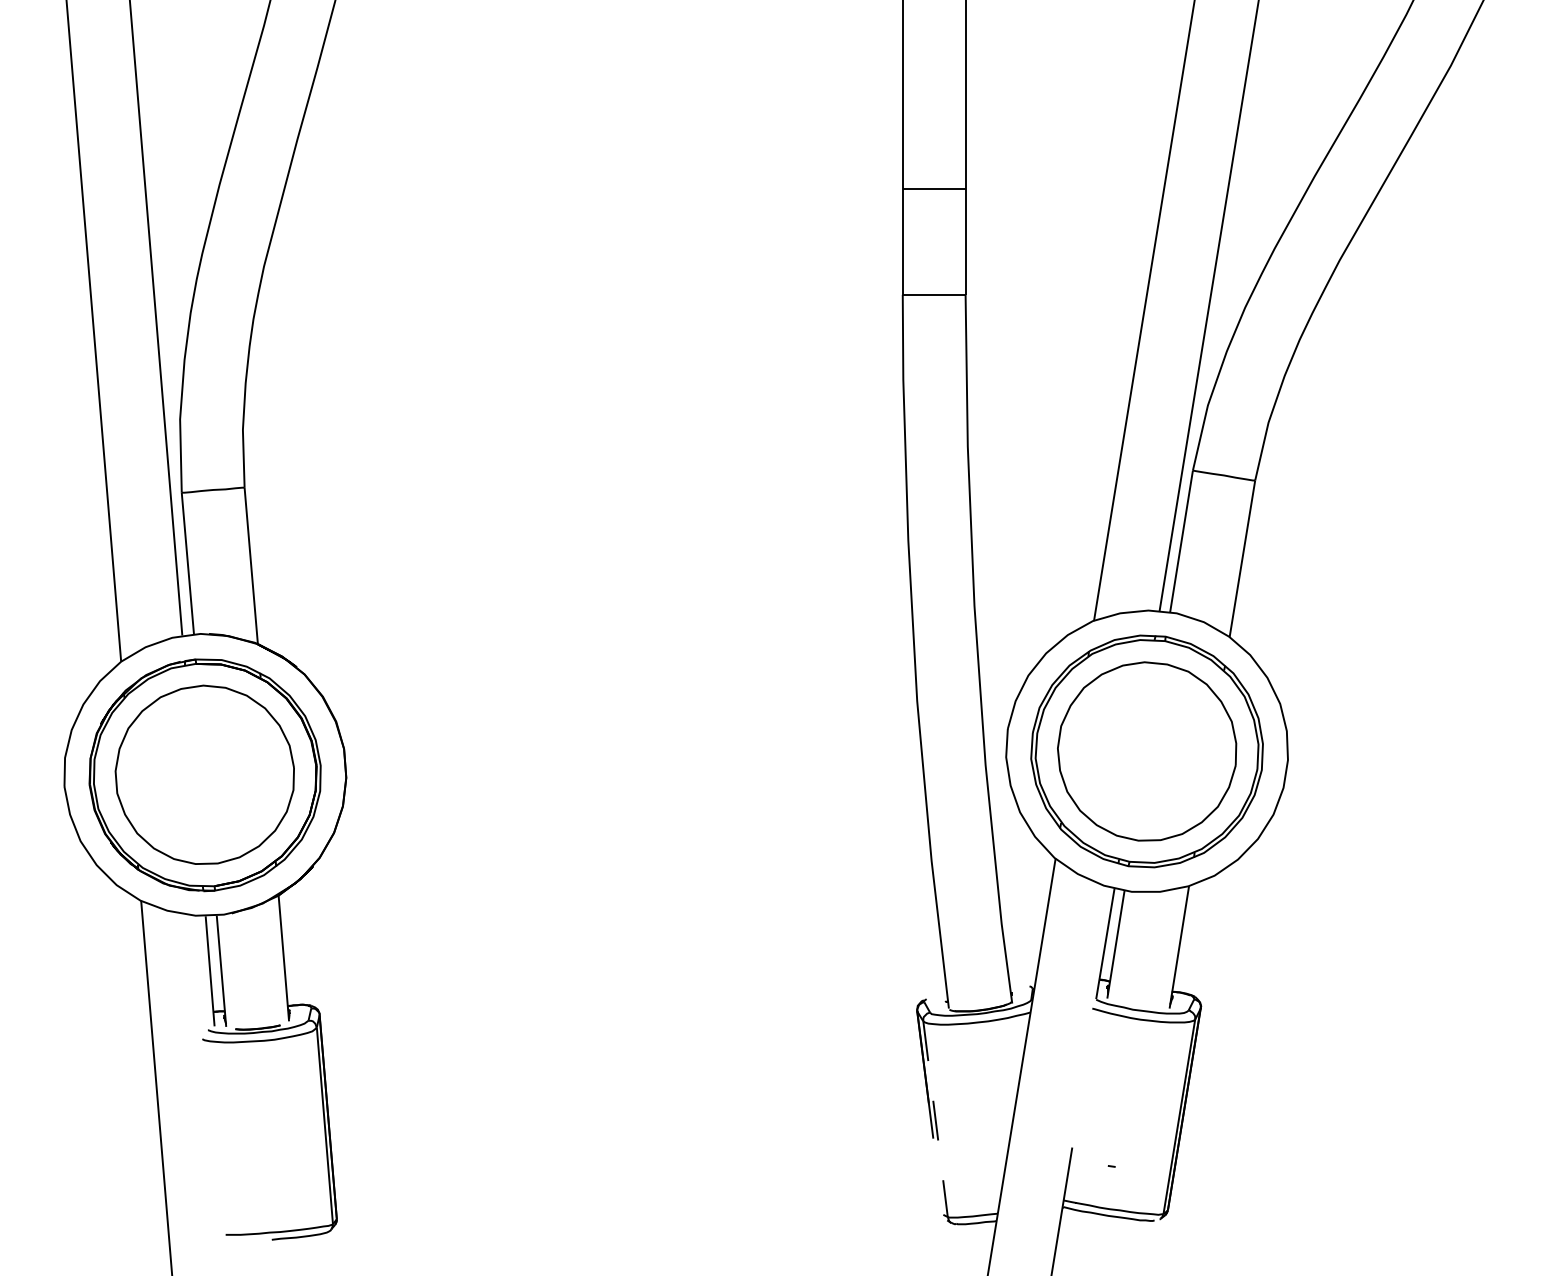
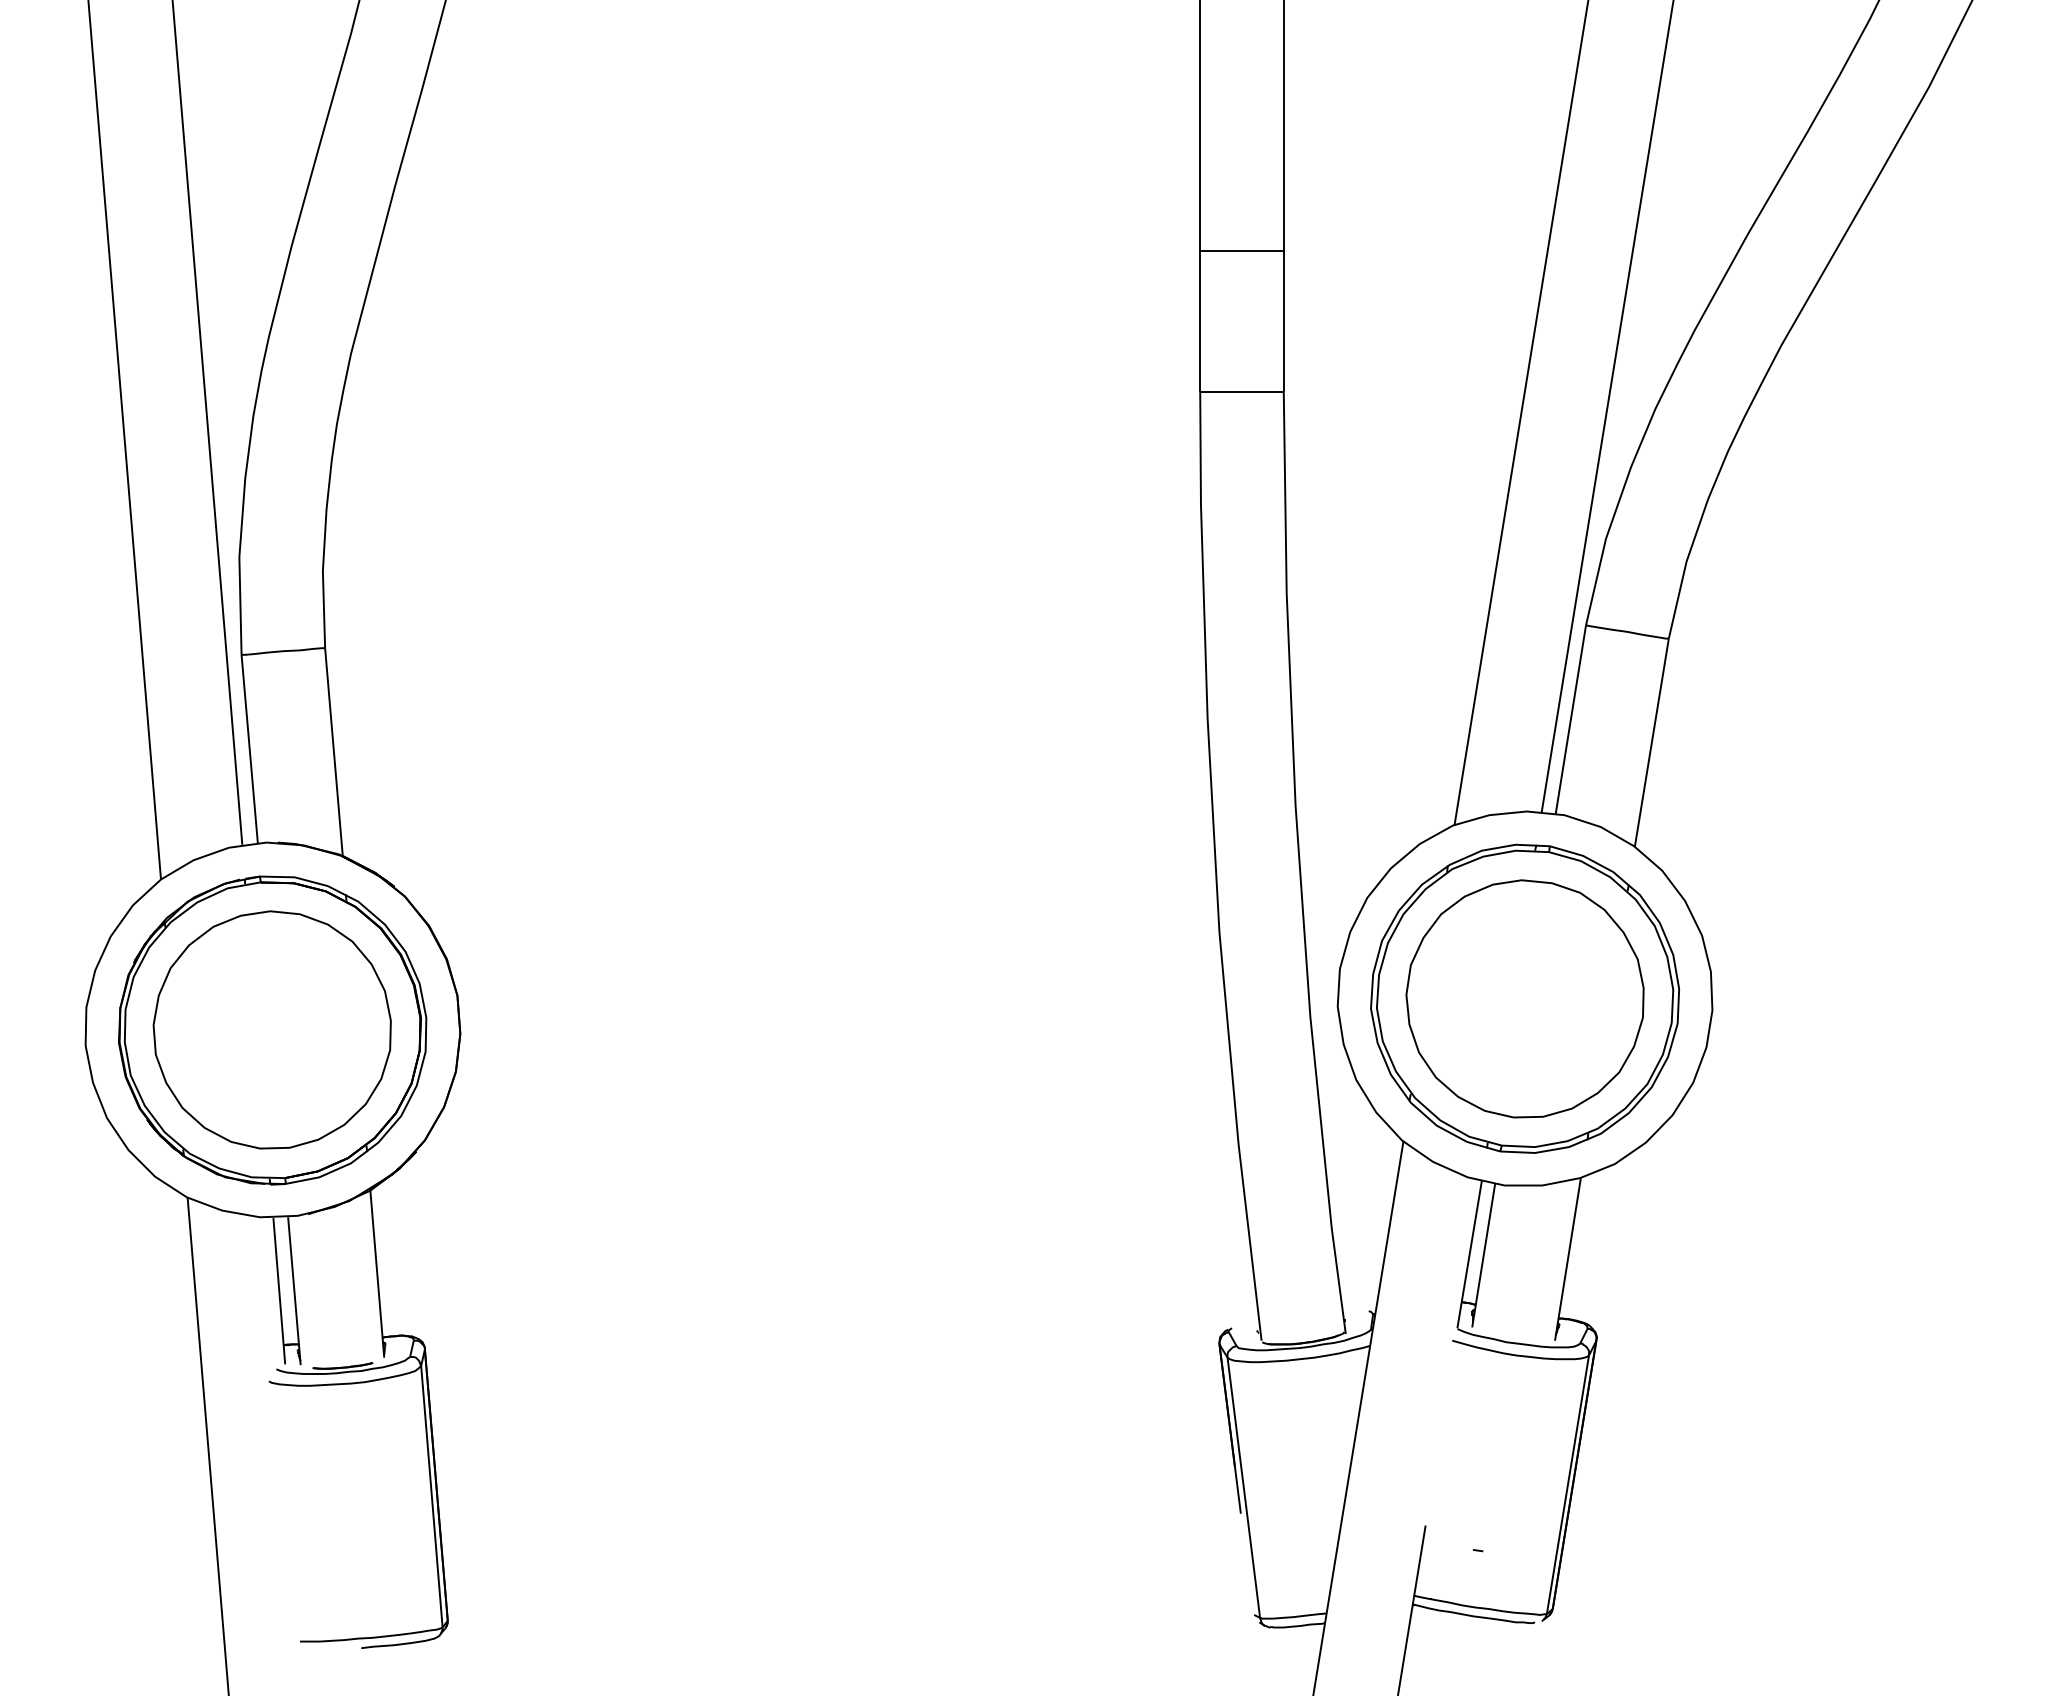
line: (935, 1119) -> (1243, 1488), dashed -> solid

